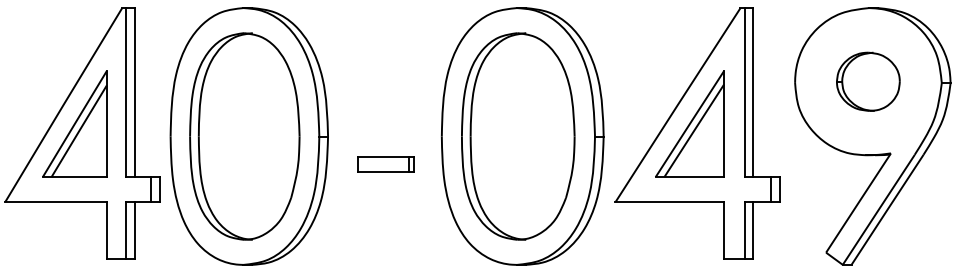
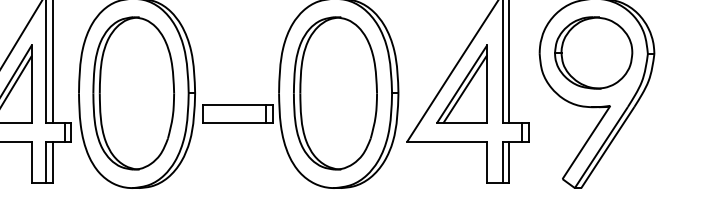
part: (868, 81) -> (593, 52), size x1.67
part: (385, 164) -> (237, 114), size x1.67

